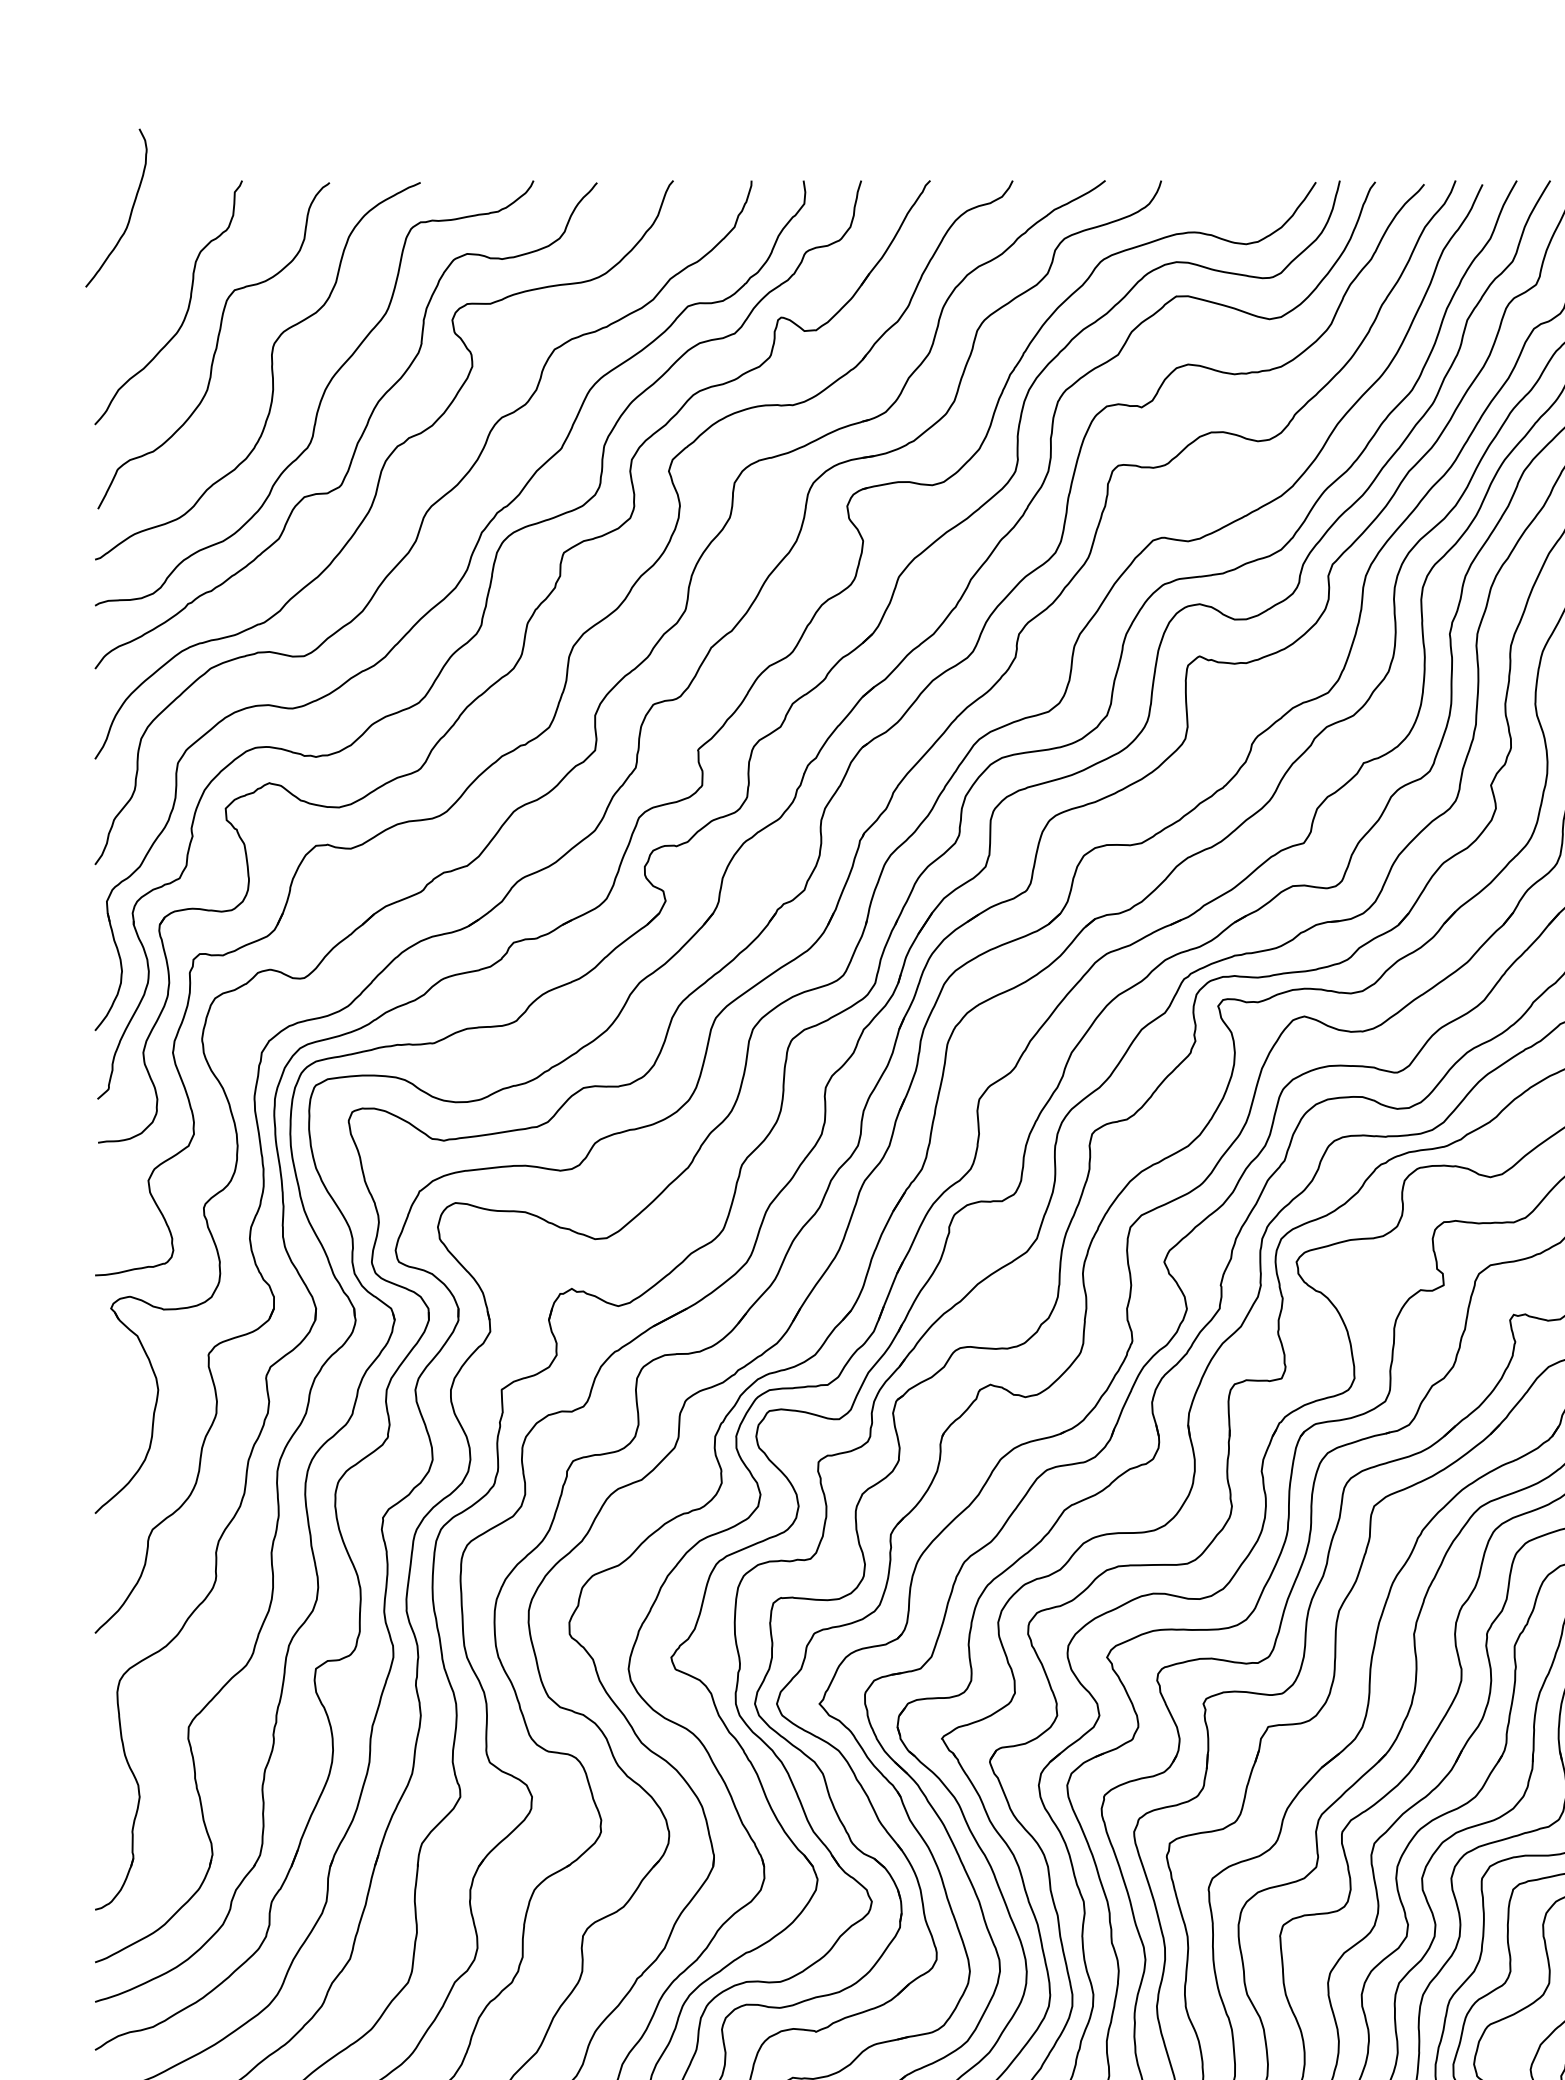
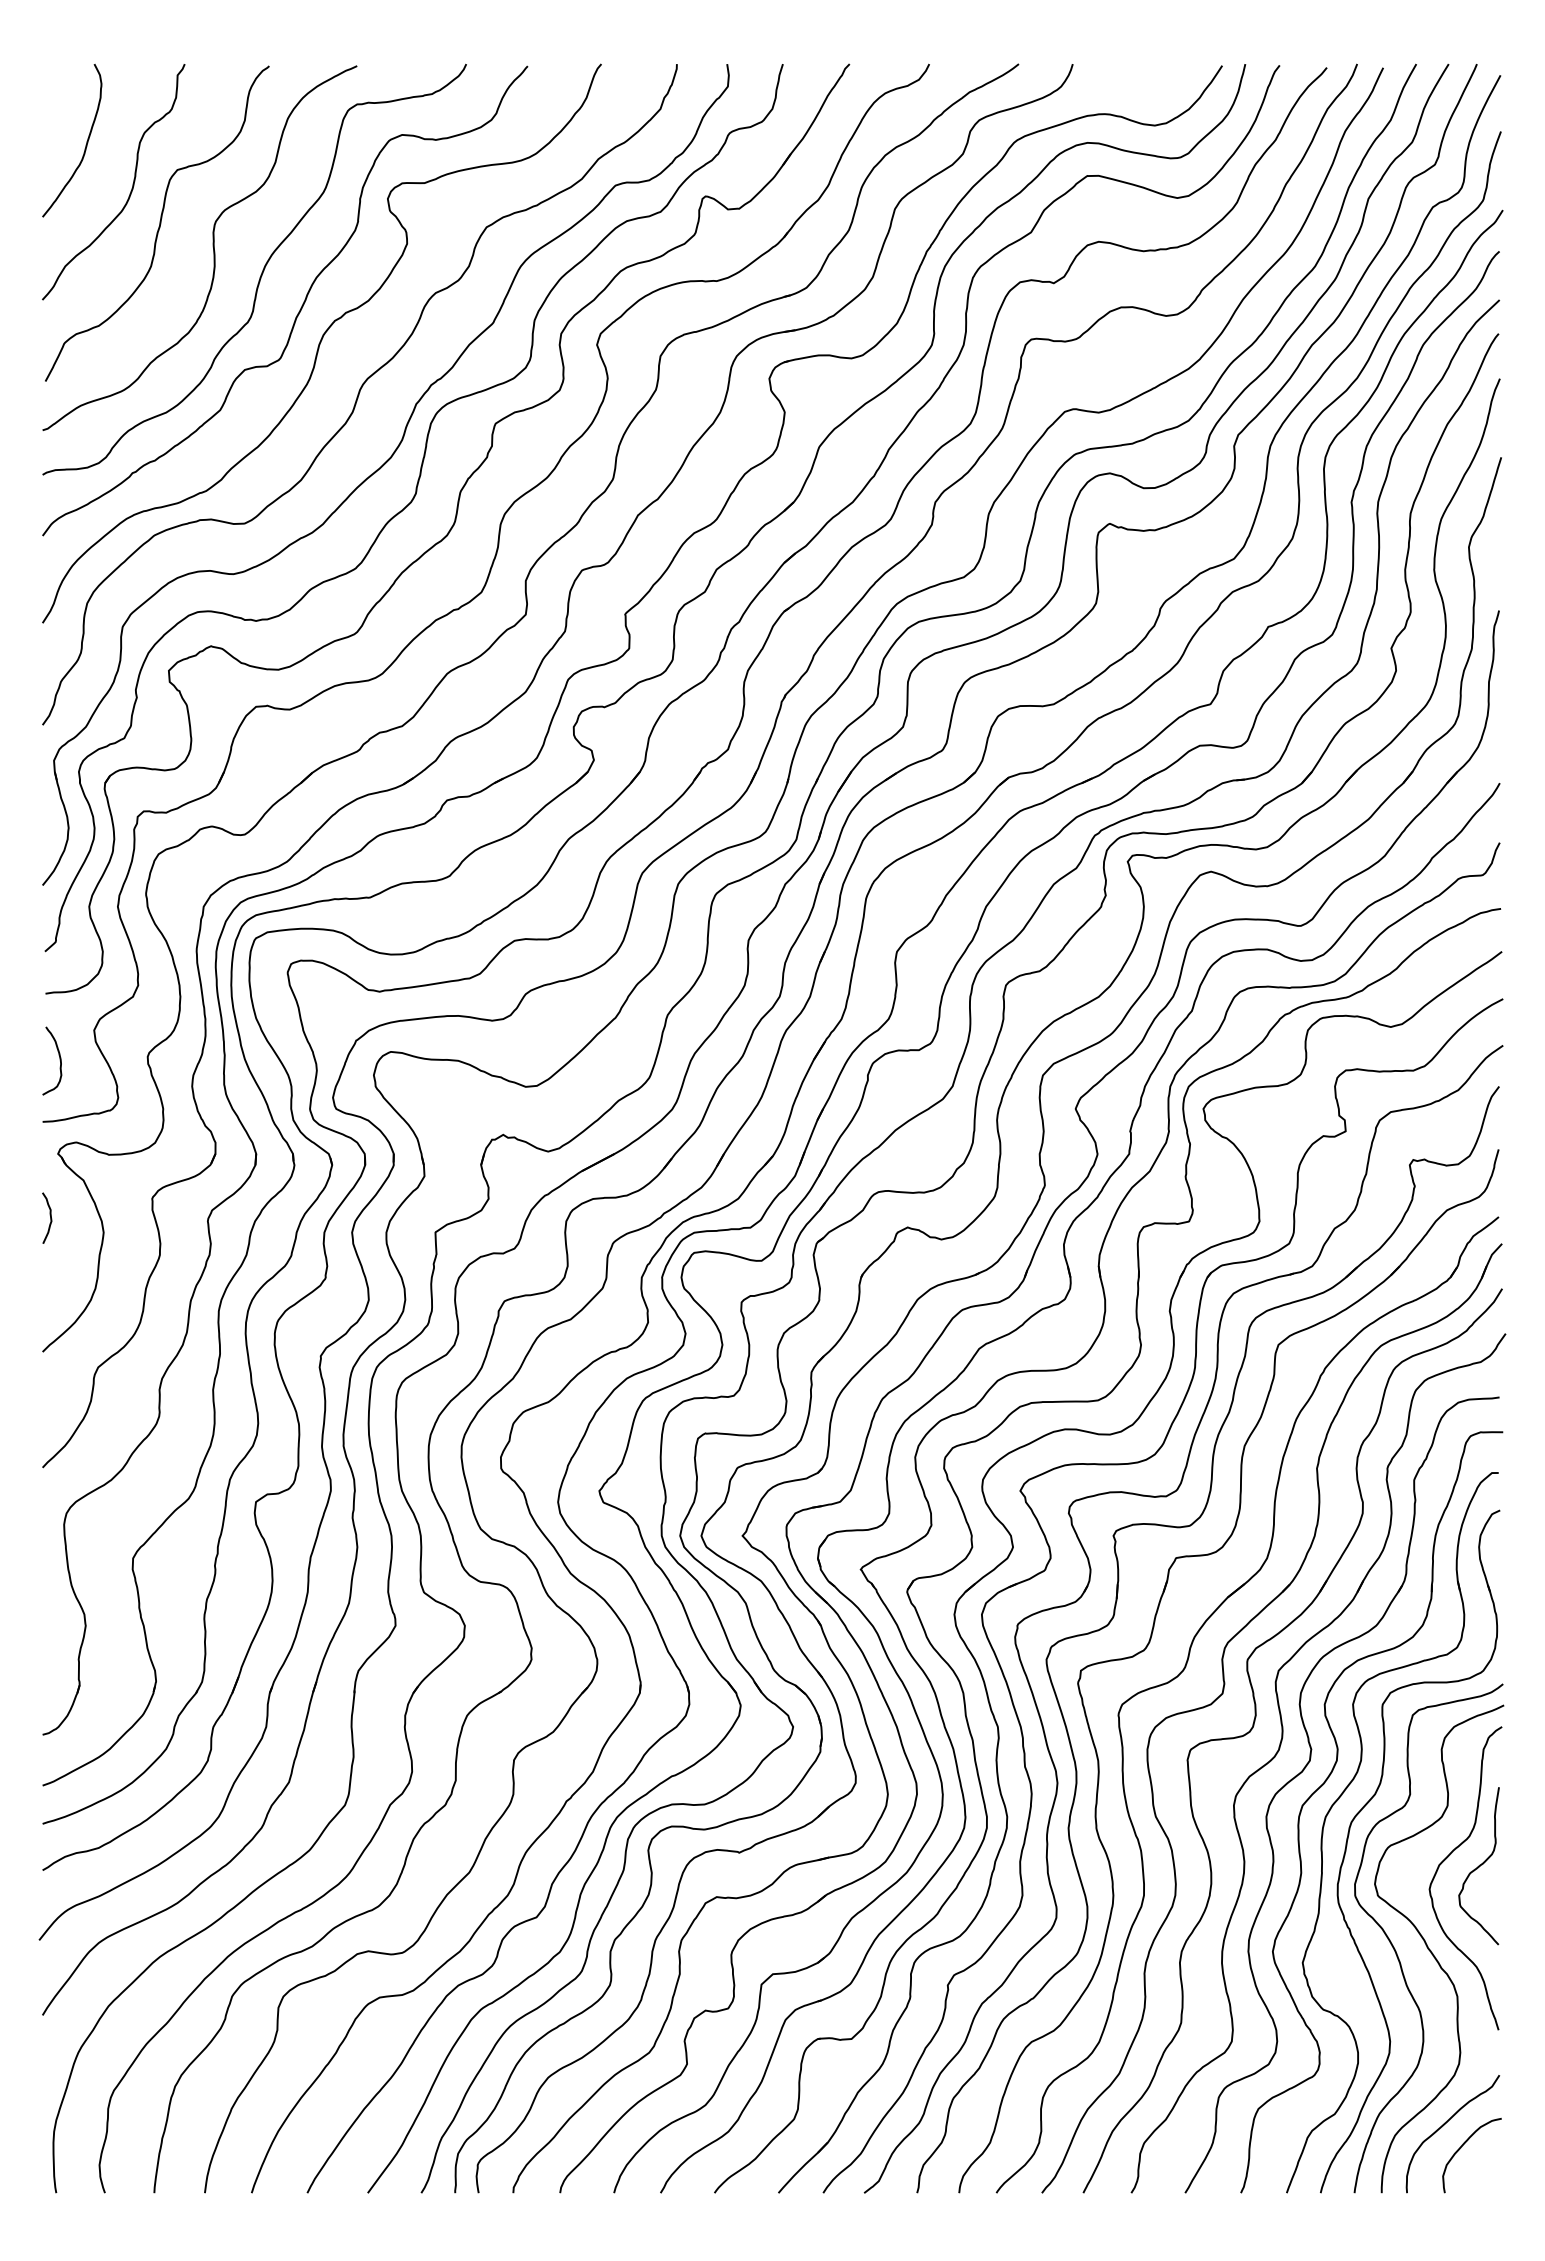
curve: (130, 212) -> (85, 144), moved
curve: (112, 1211) -> (59, 1060), added
curve: (102, 1372) -> (49, 1215), added

